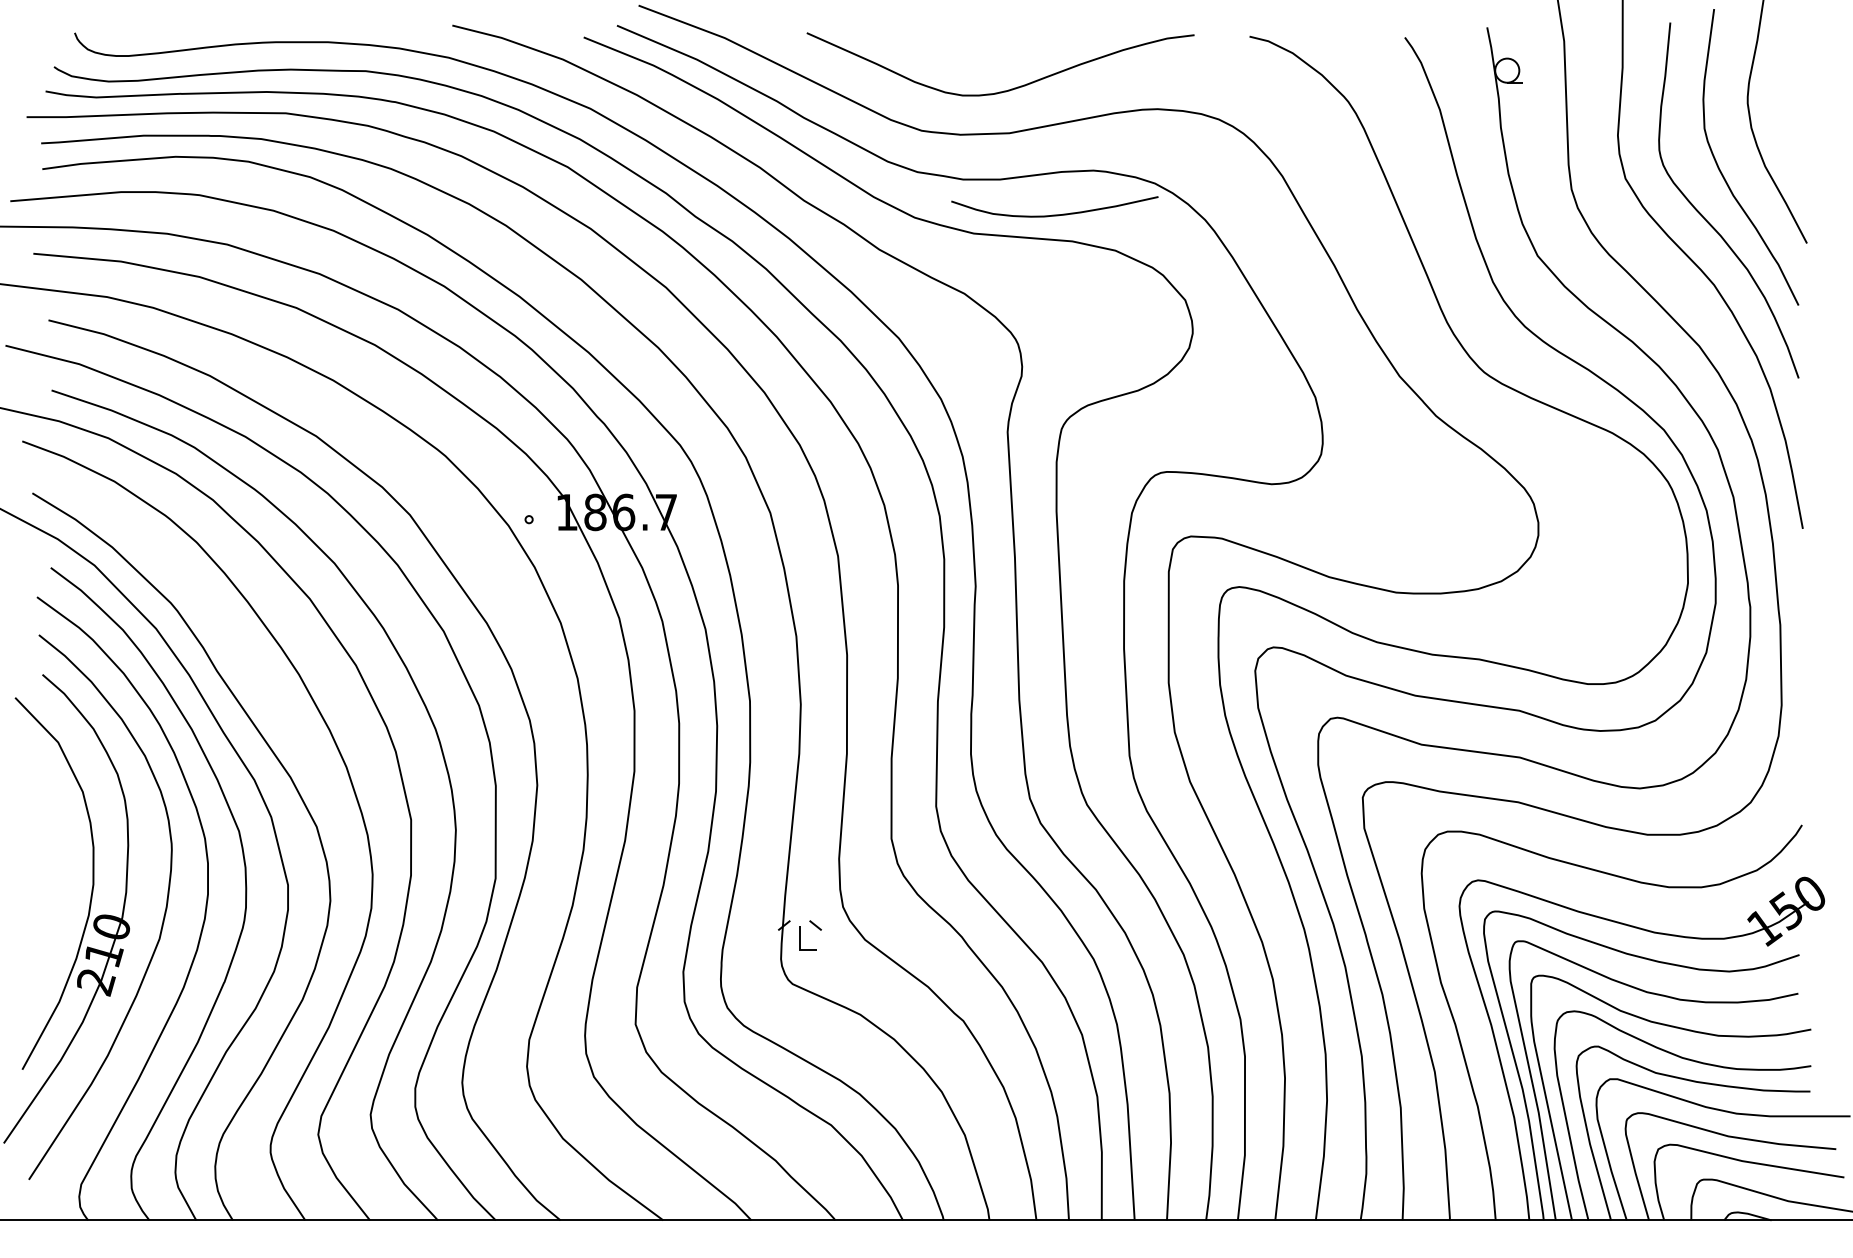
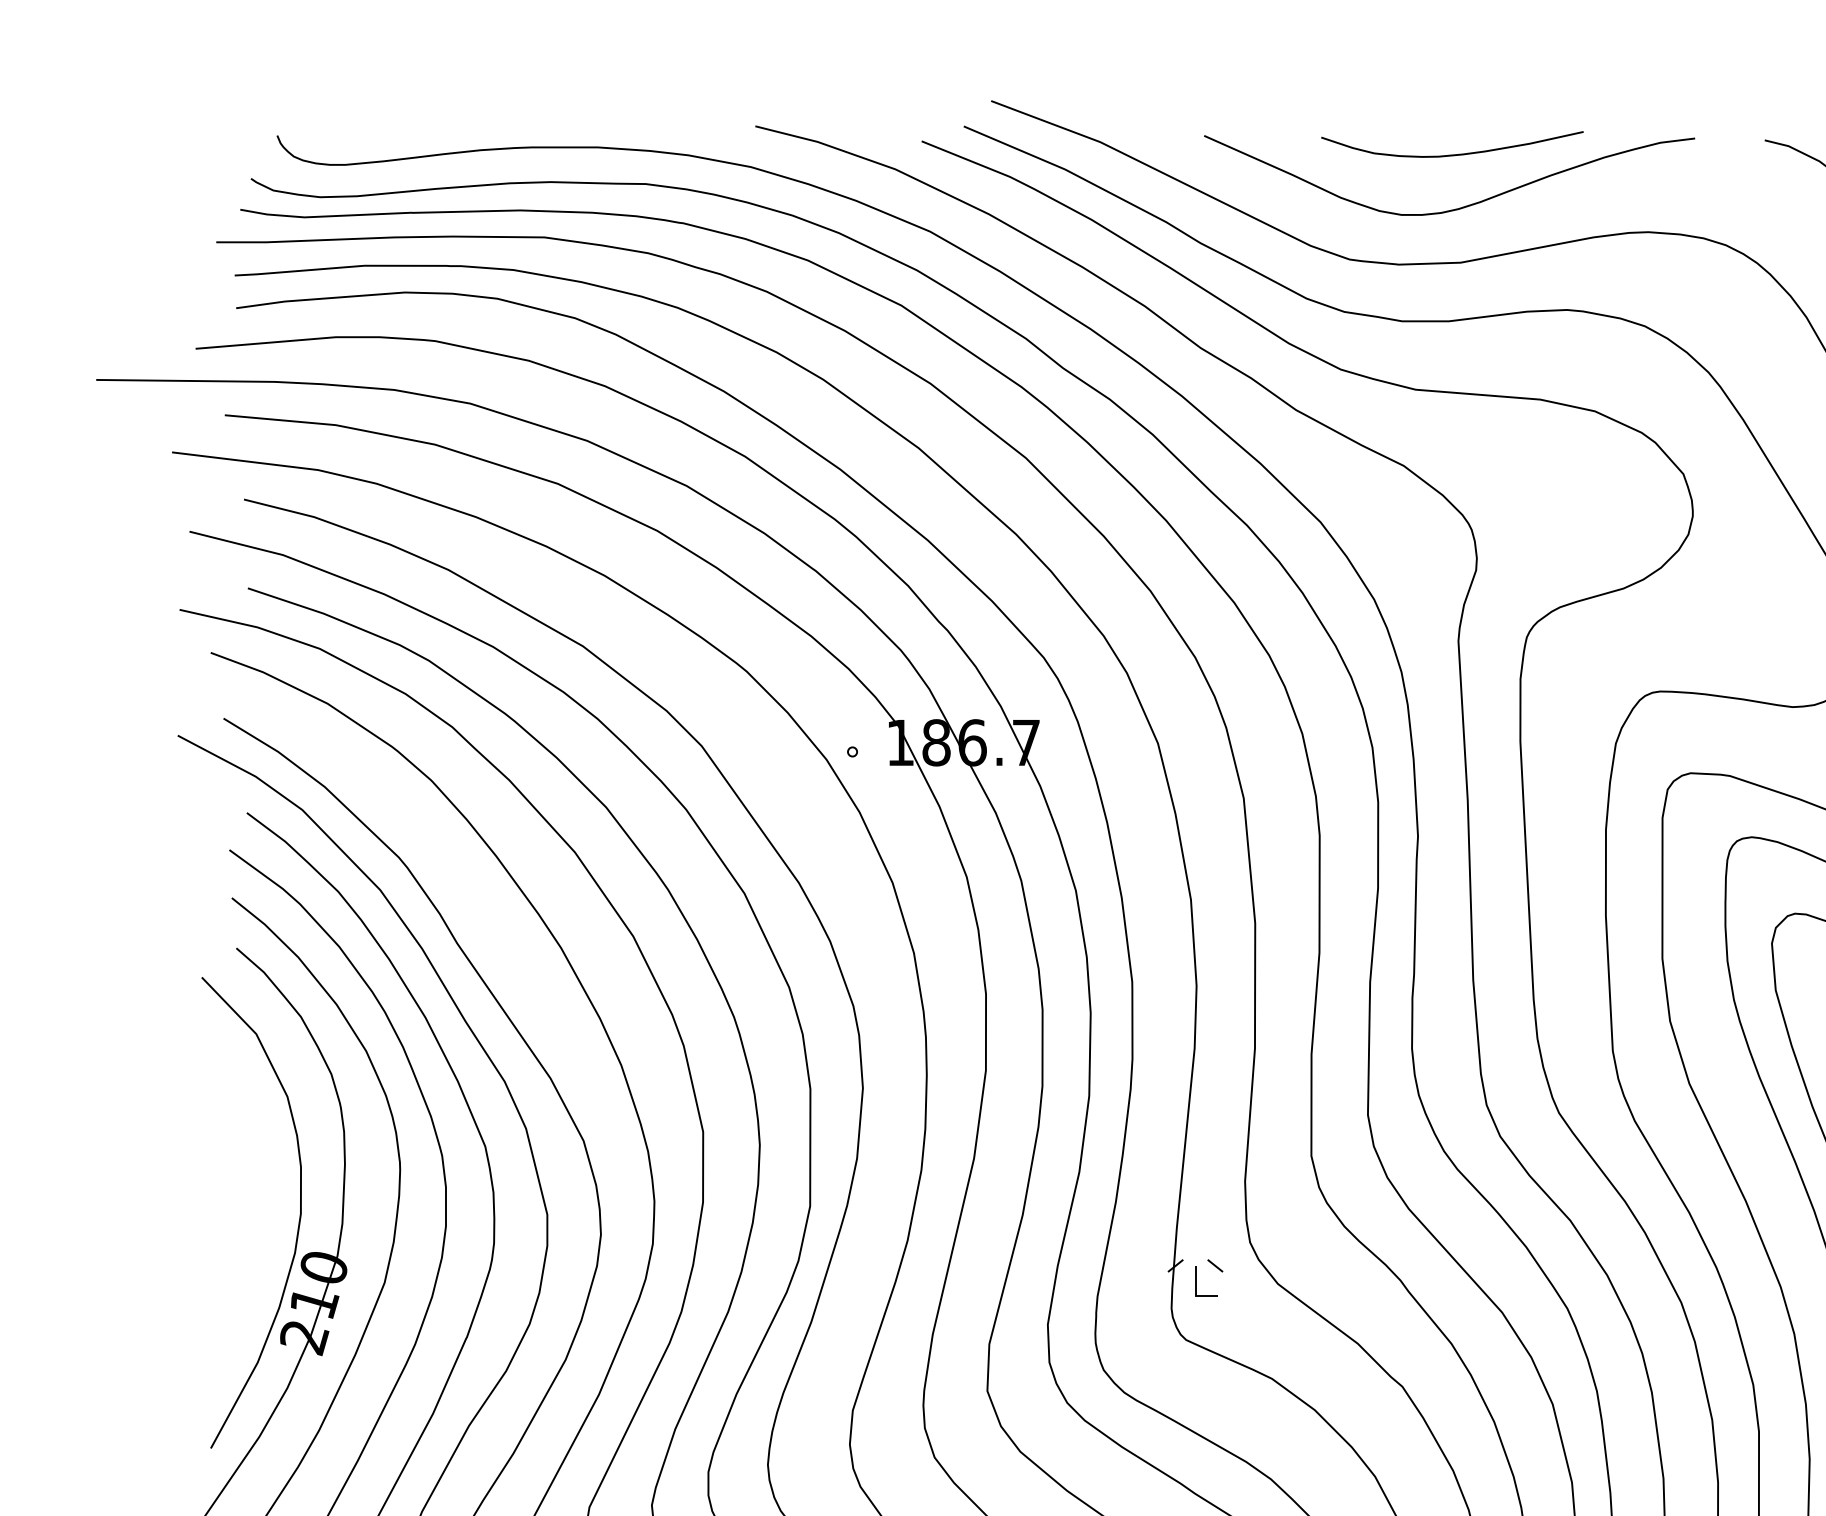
curve: (1054, 214) -> (1451, 154), moved

